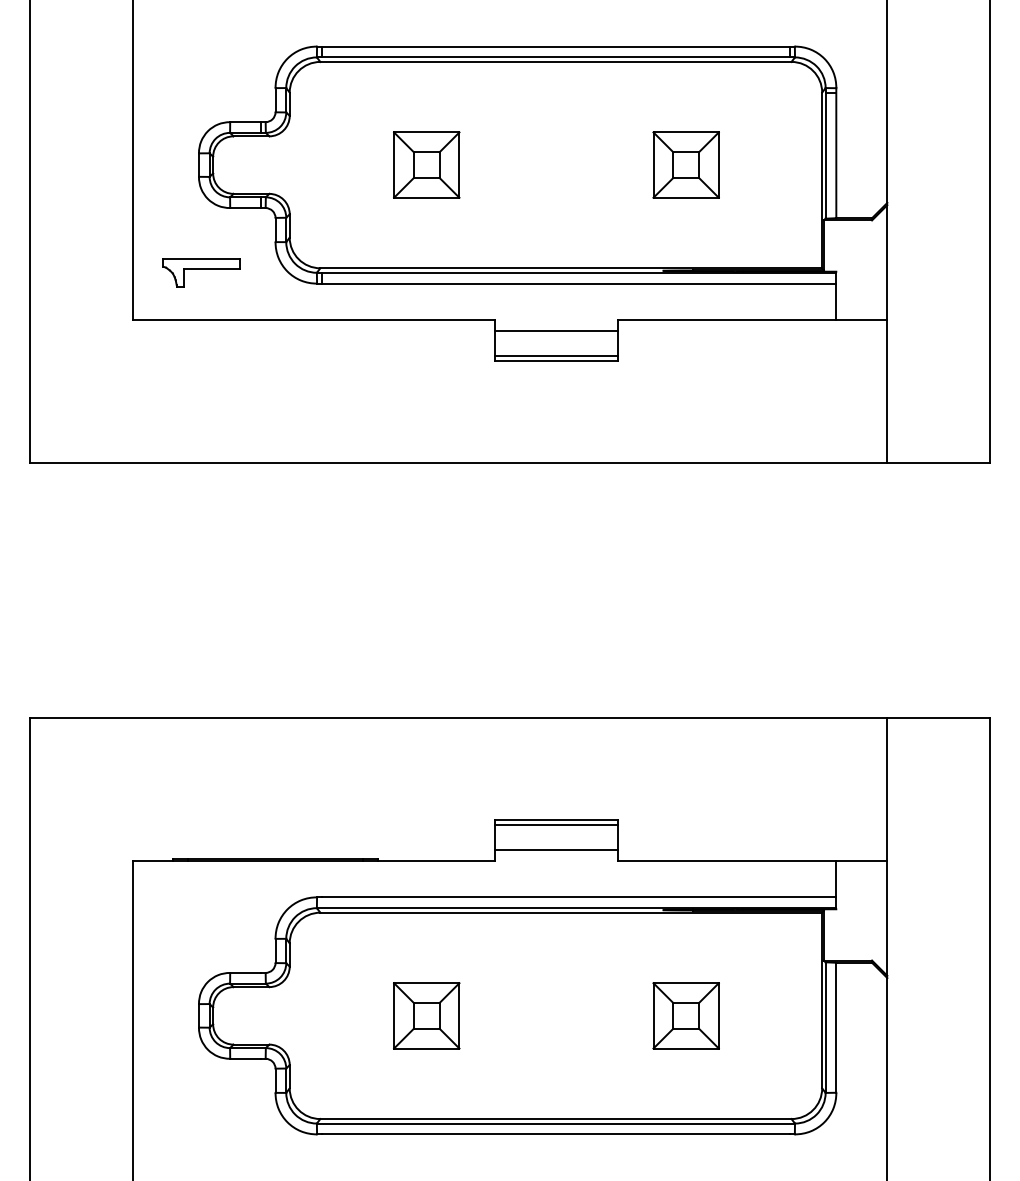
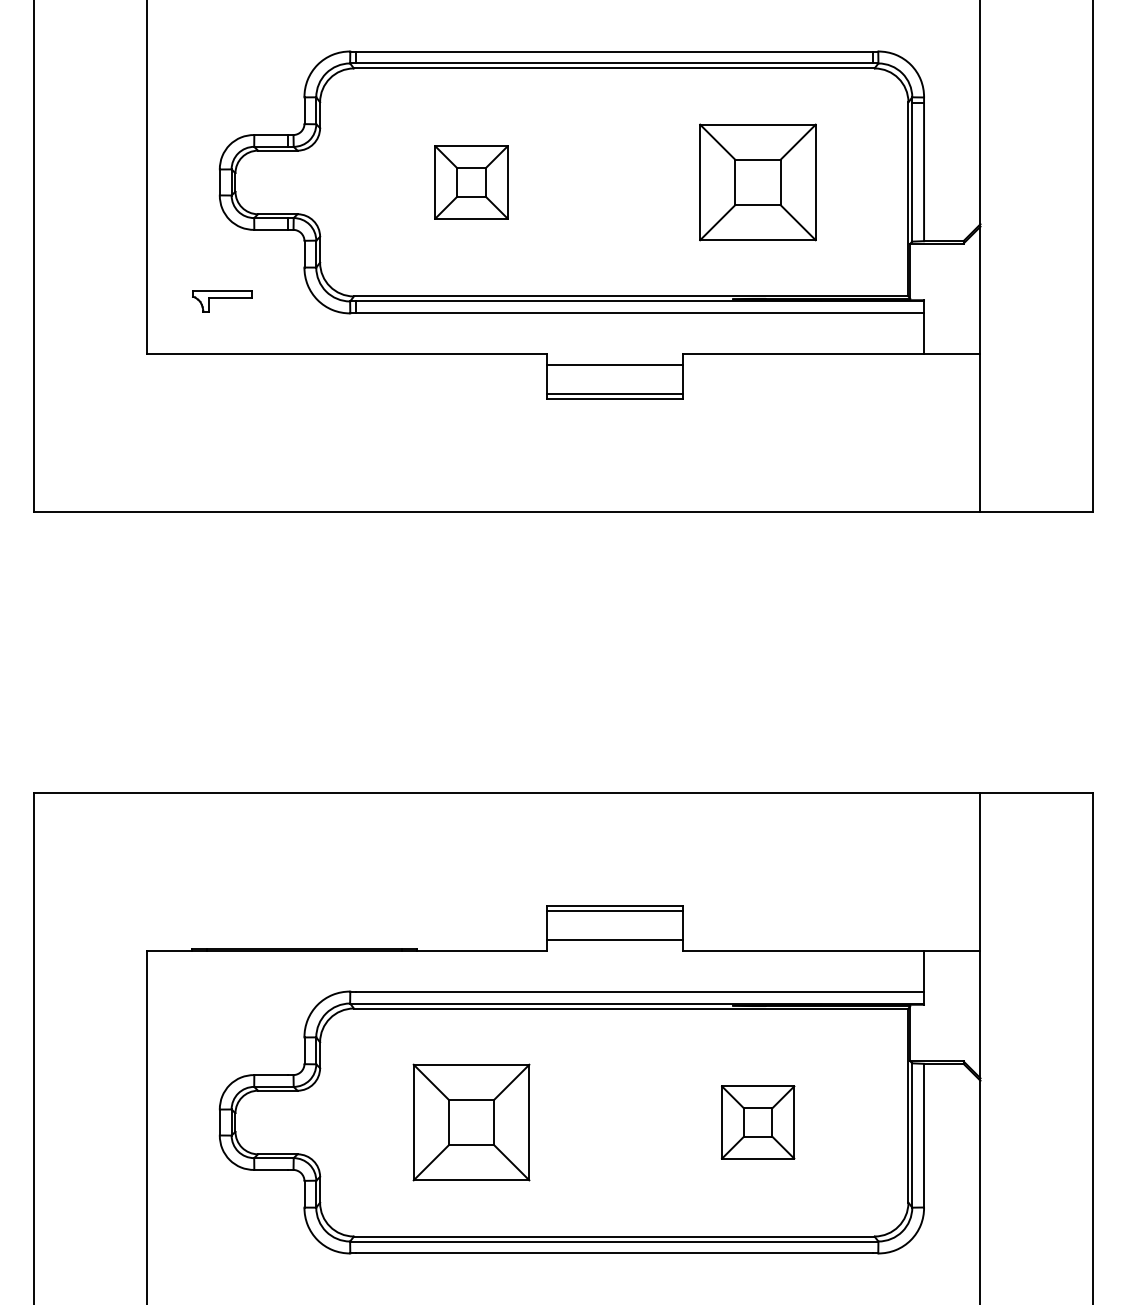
part: (686, 165) -> (758, 182), size x1.6
part: (201, 272) -> (222, 301), size x0.7
part: (426, 1015) -> (471, 1122), size x1.6

